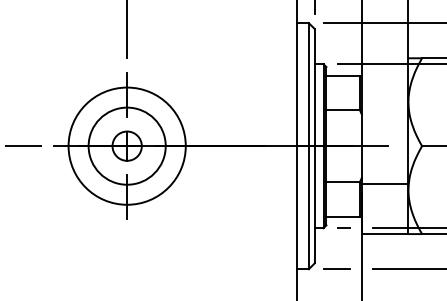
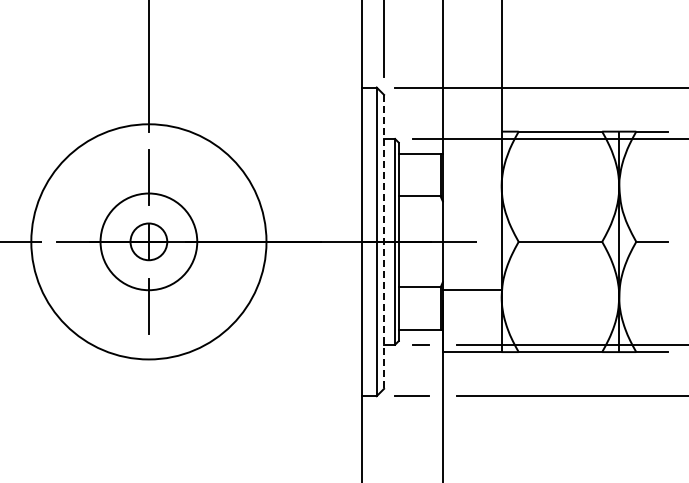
circle: (126, 145) -> (148, 241), size x1.6
line: (315, 145) -> (384, 241), solid -> dashed

